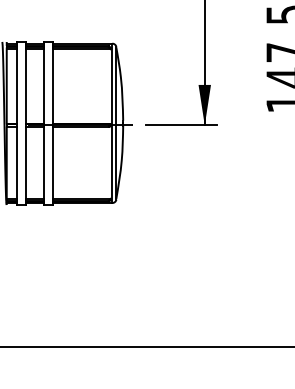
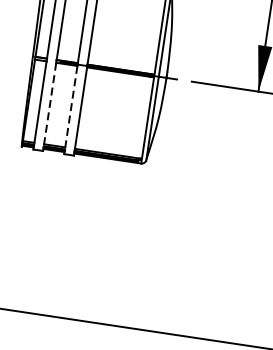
line: (25, 164) -> (49, 105), solid -> dashed
line: (44, 164) -> (71, 108), solid -> dashed

